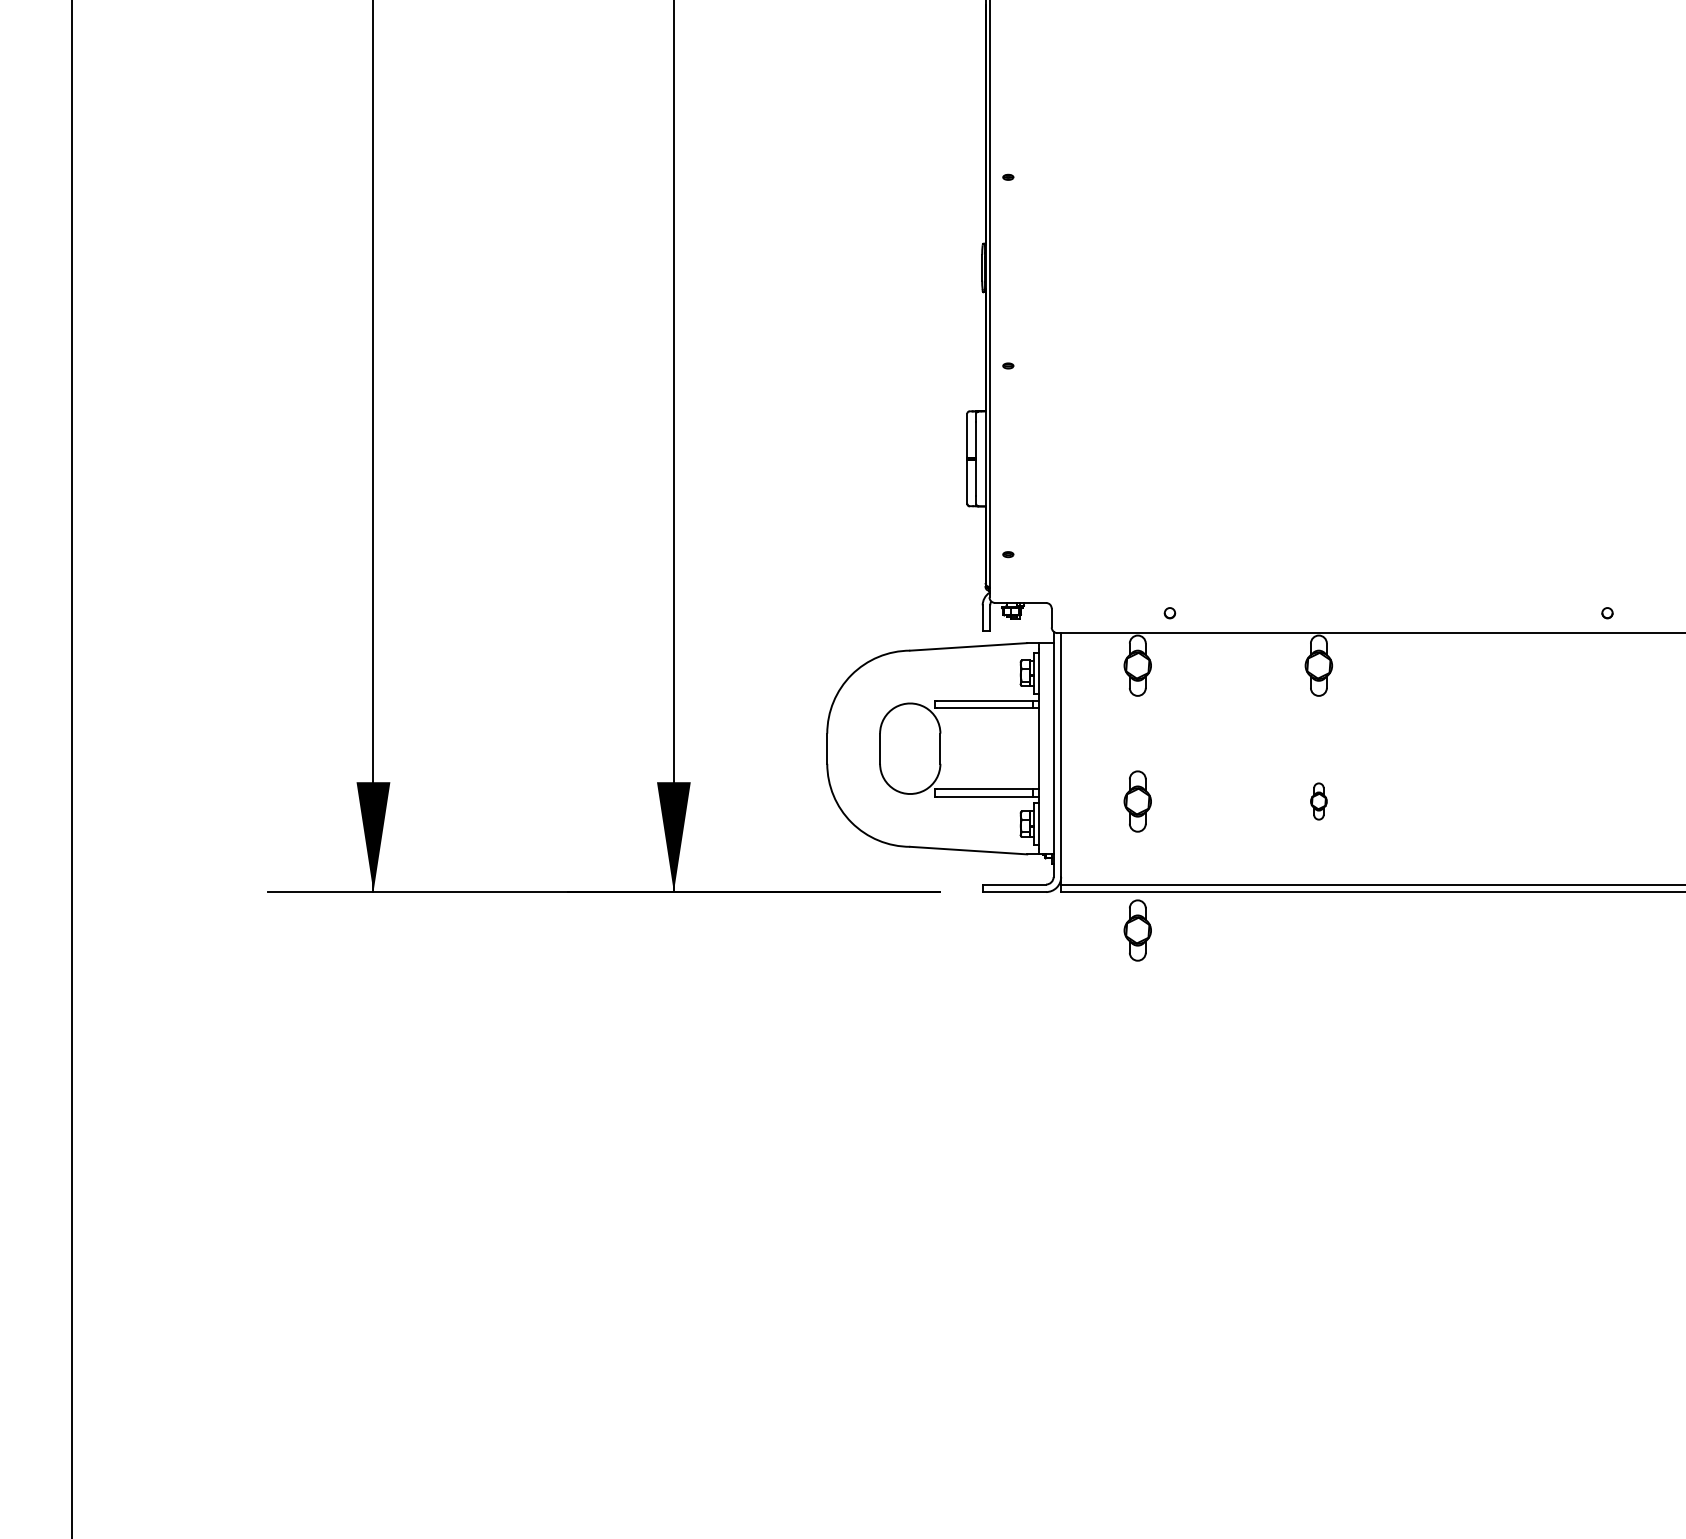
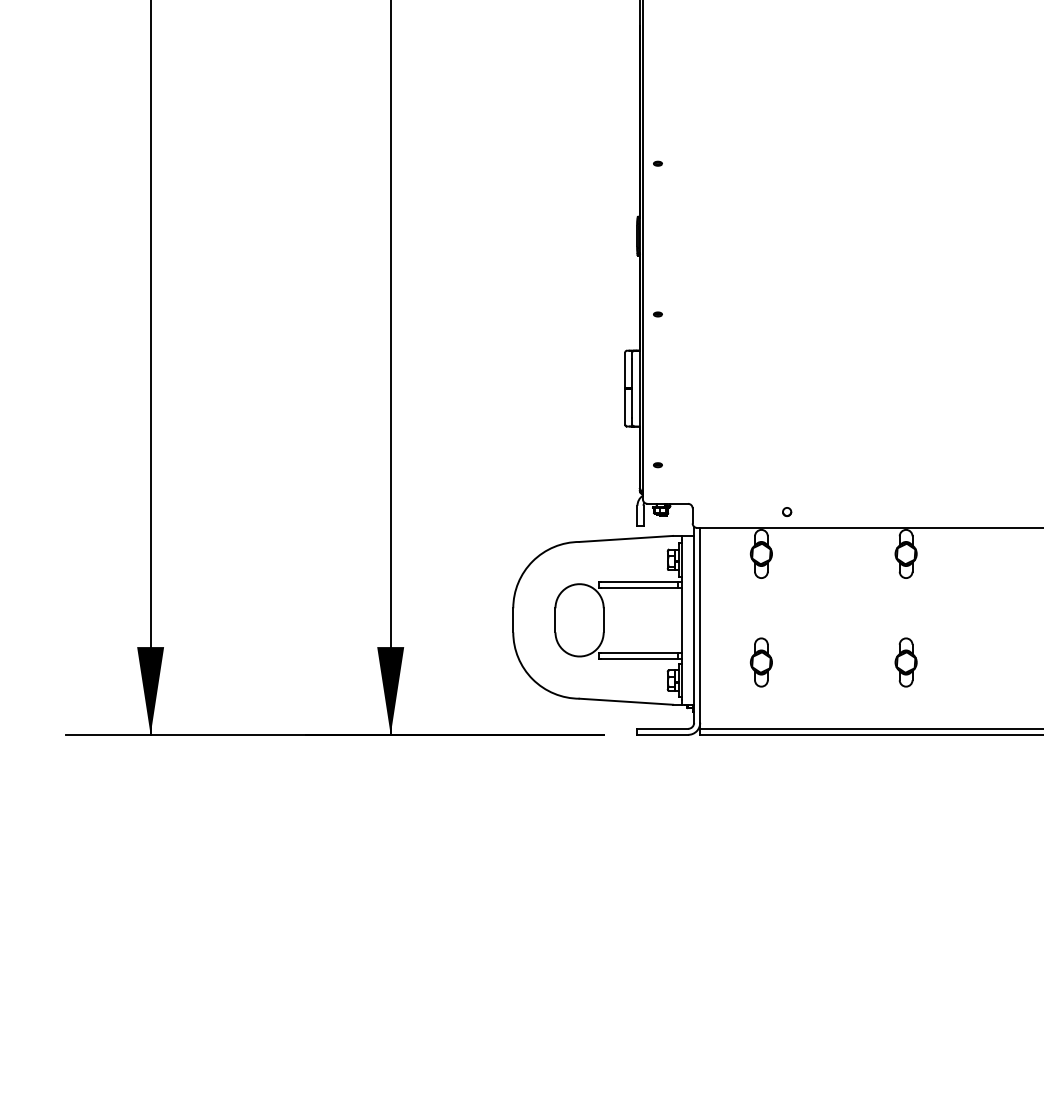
part: (1318, 801) -> (905, 662), size x1.67
part: (1137, 930) -> (761, 765), removed

